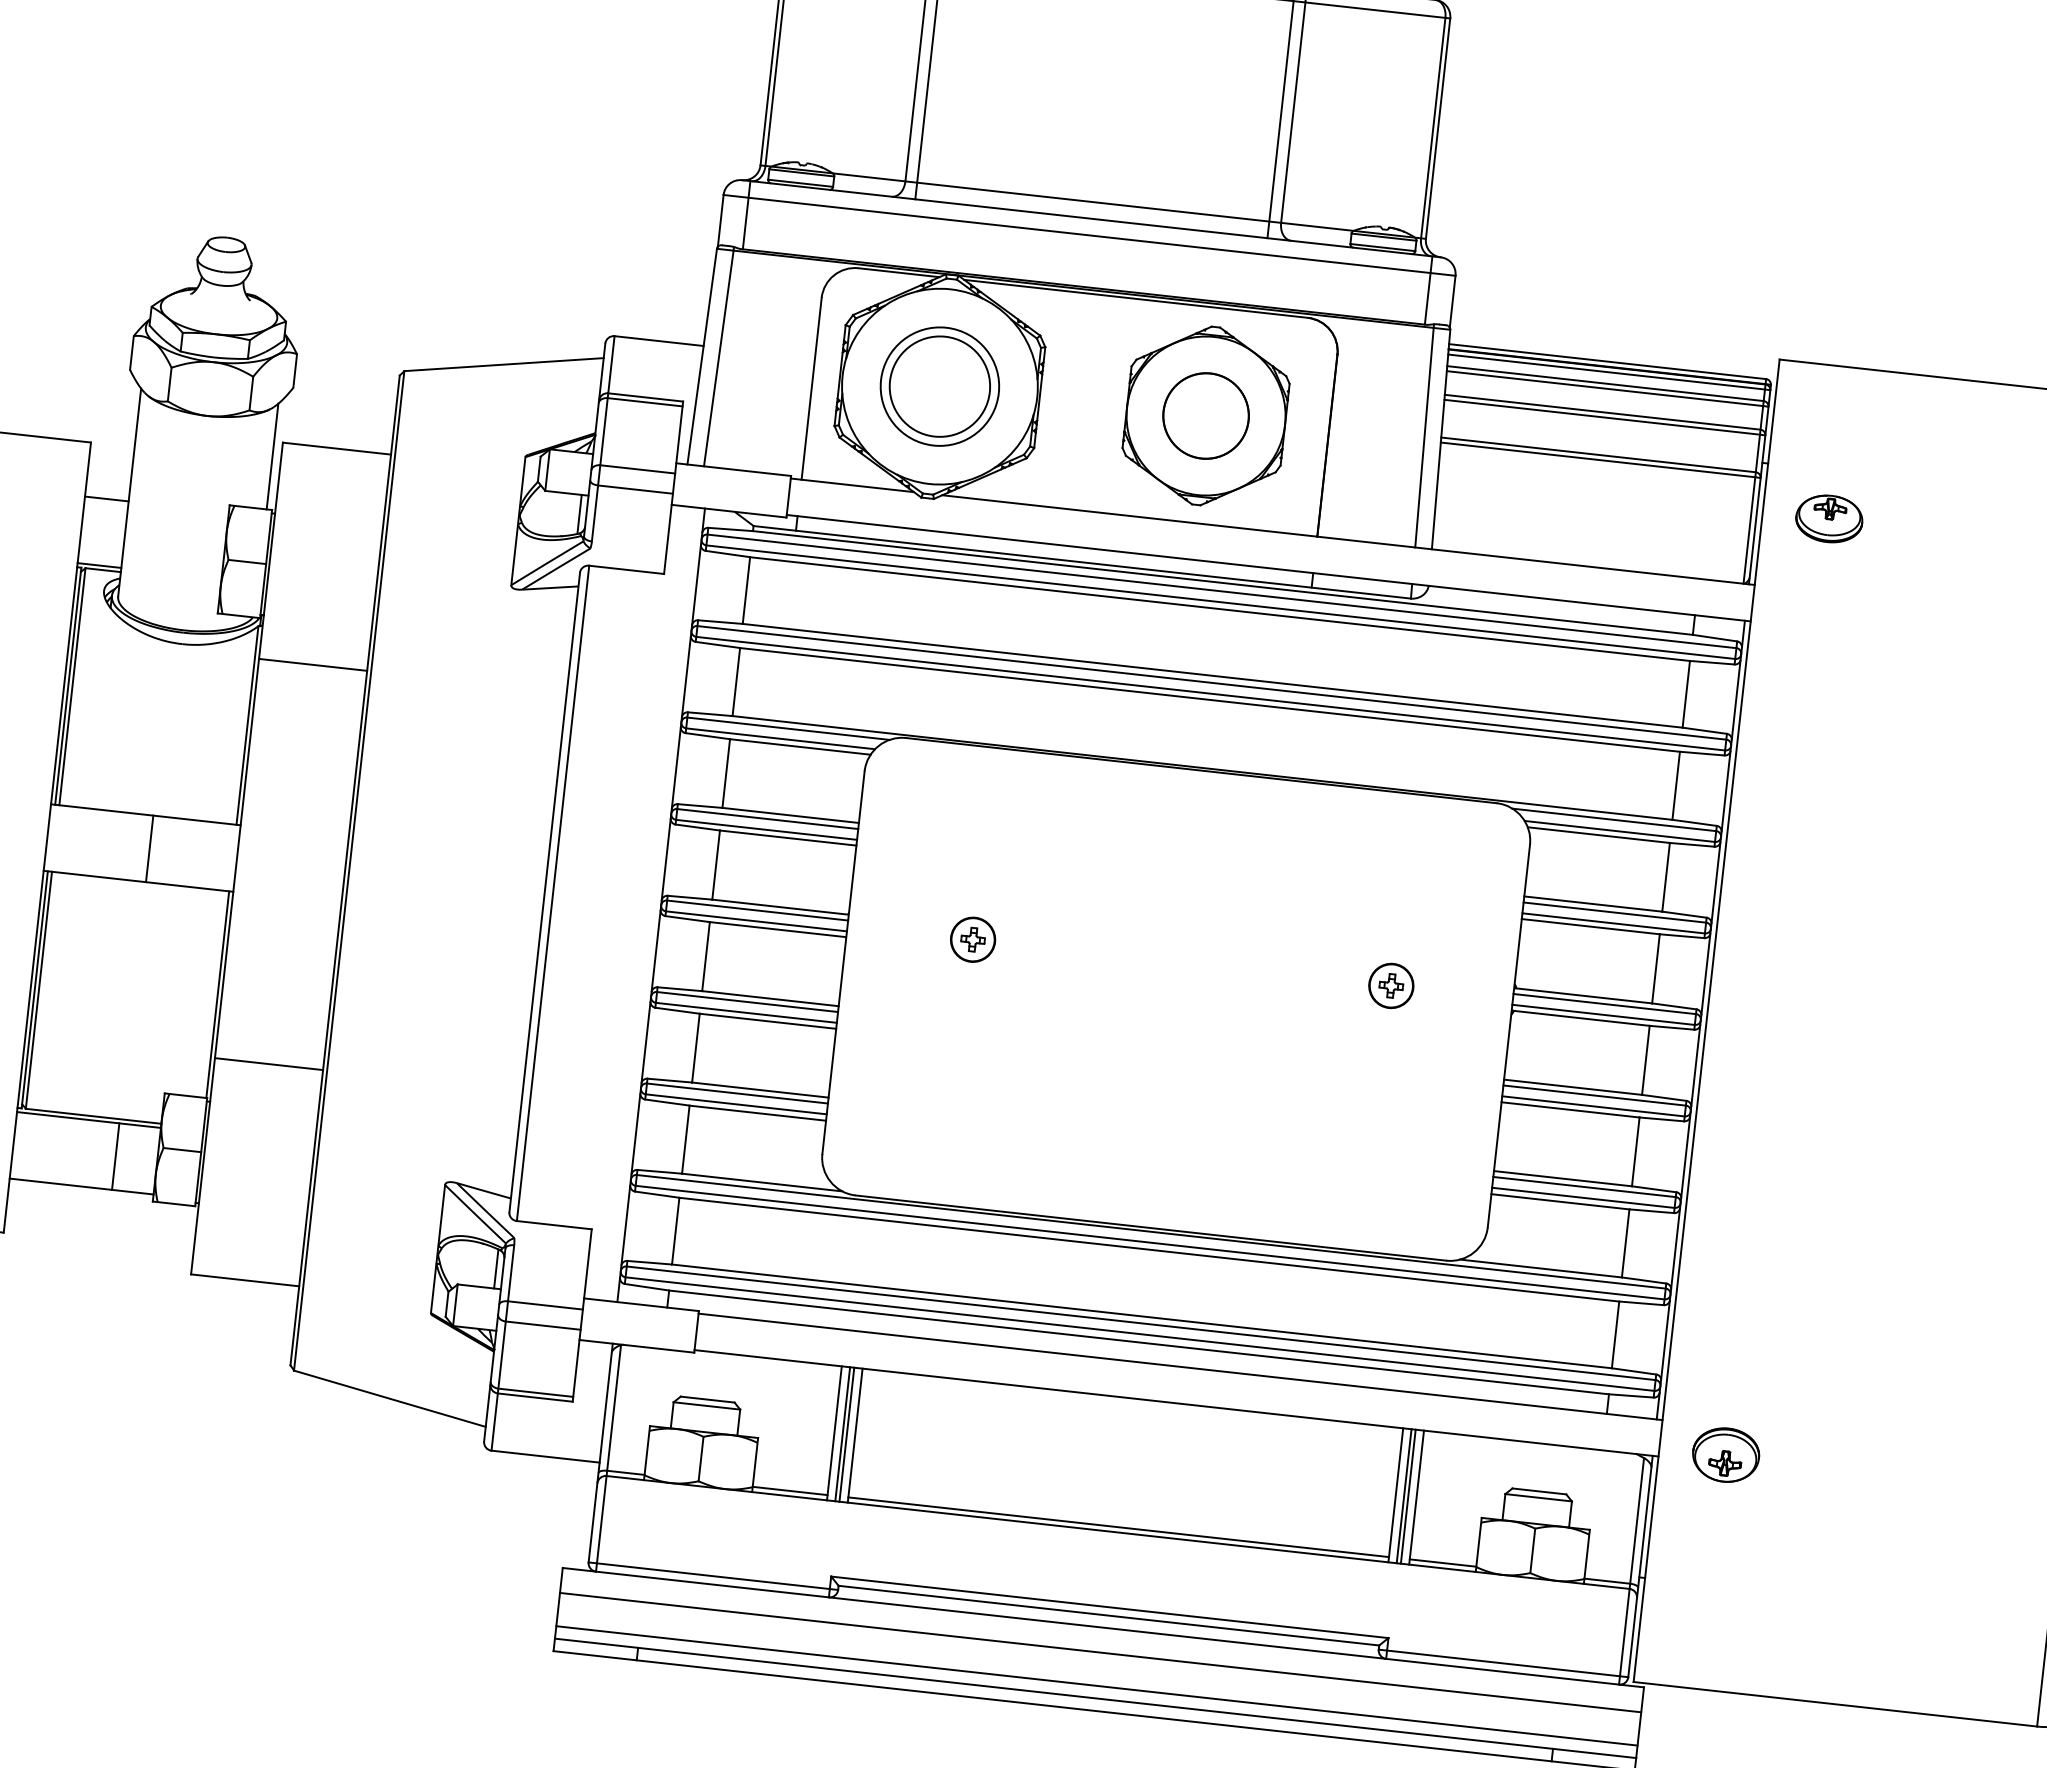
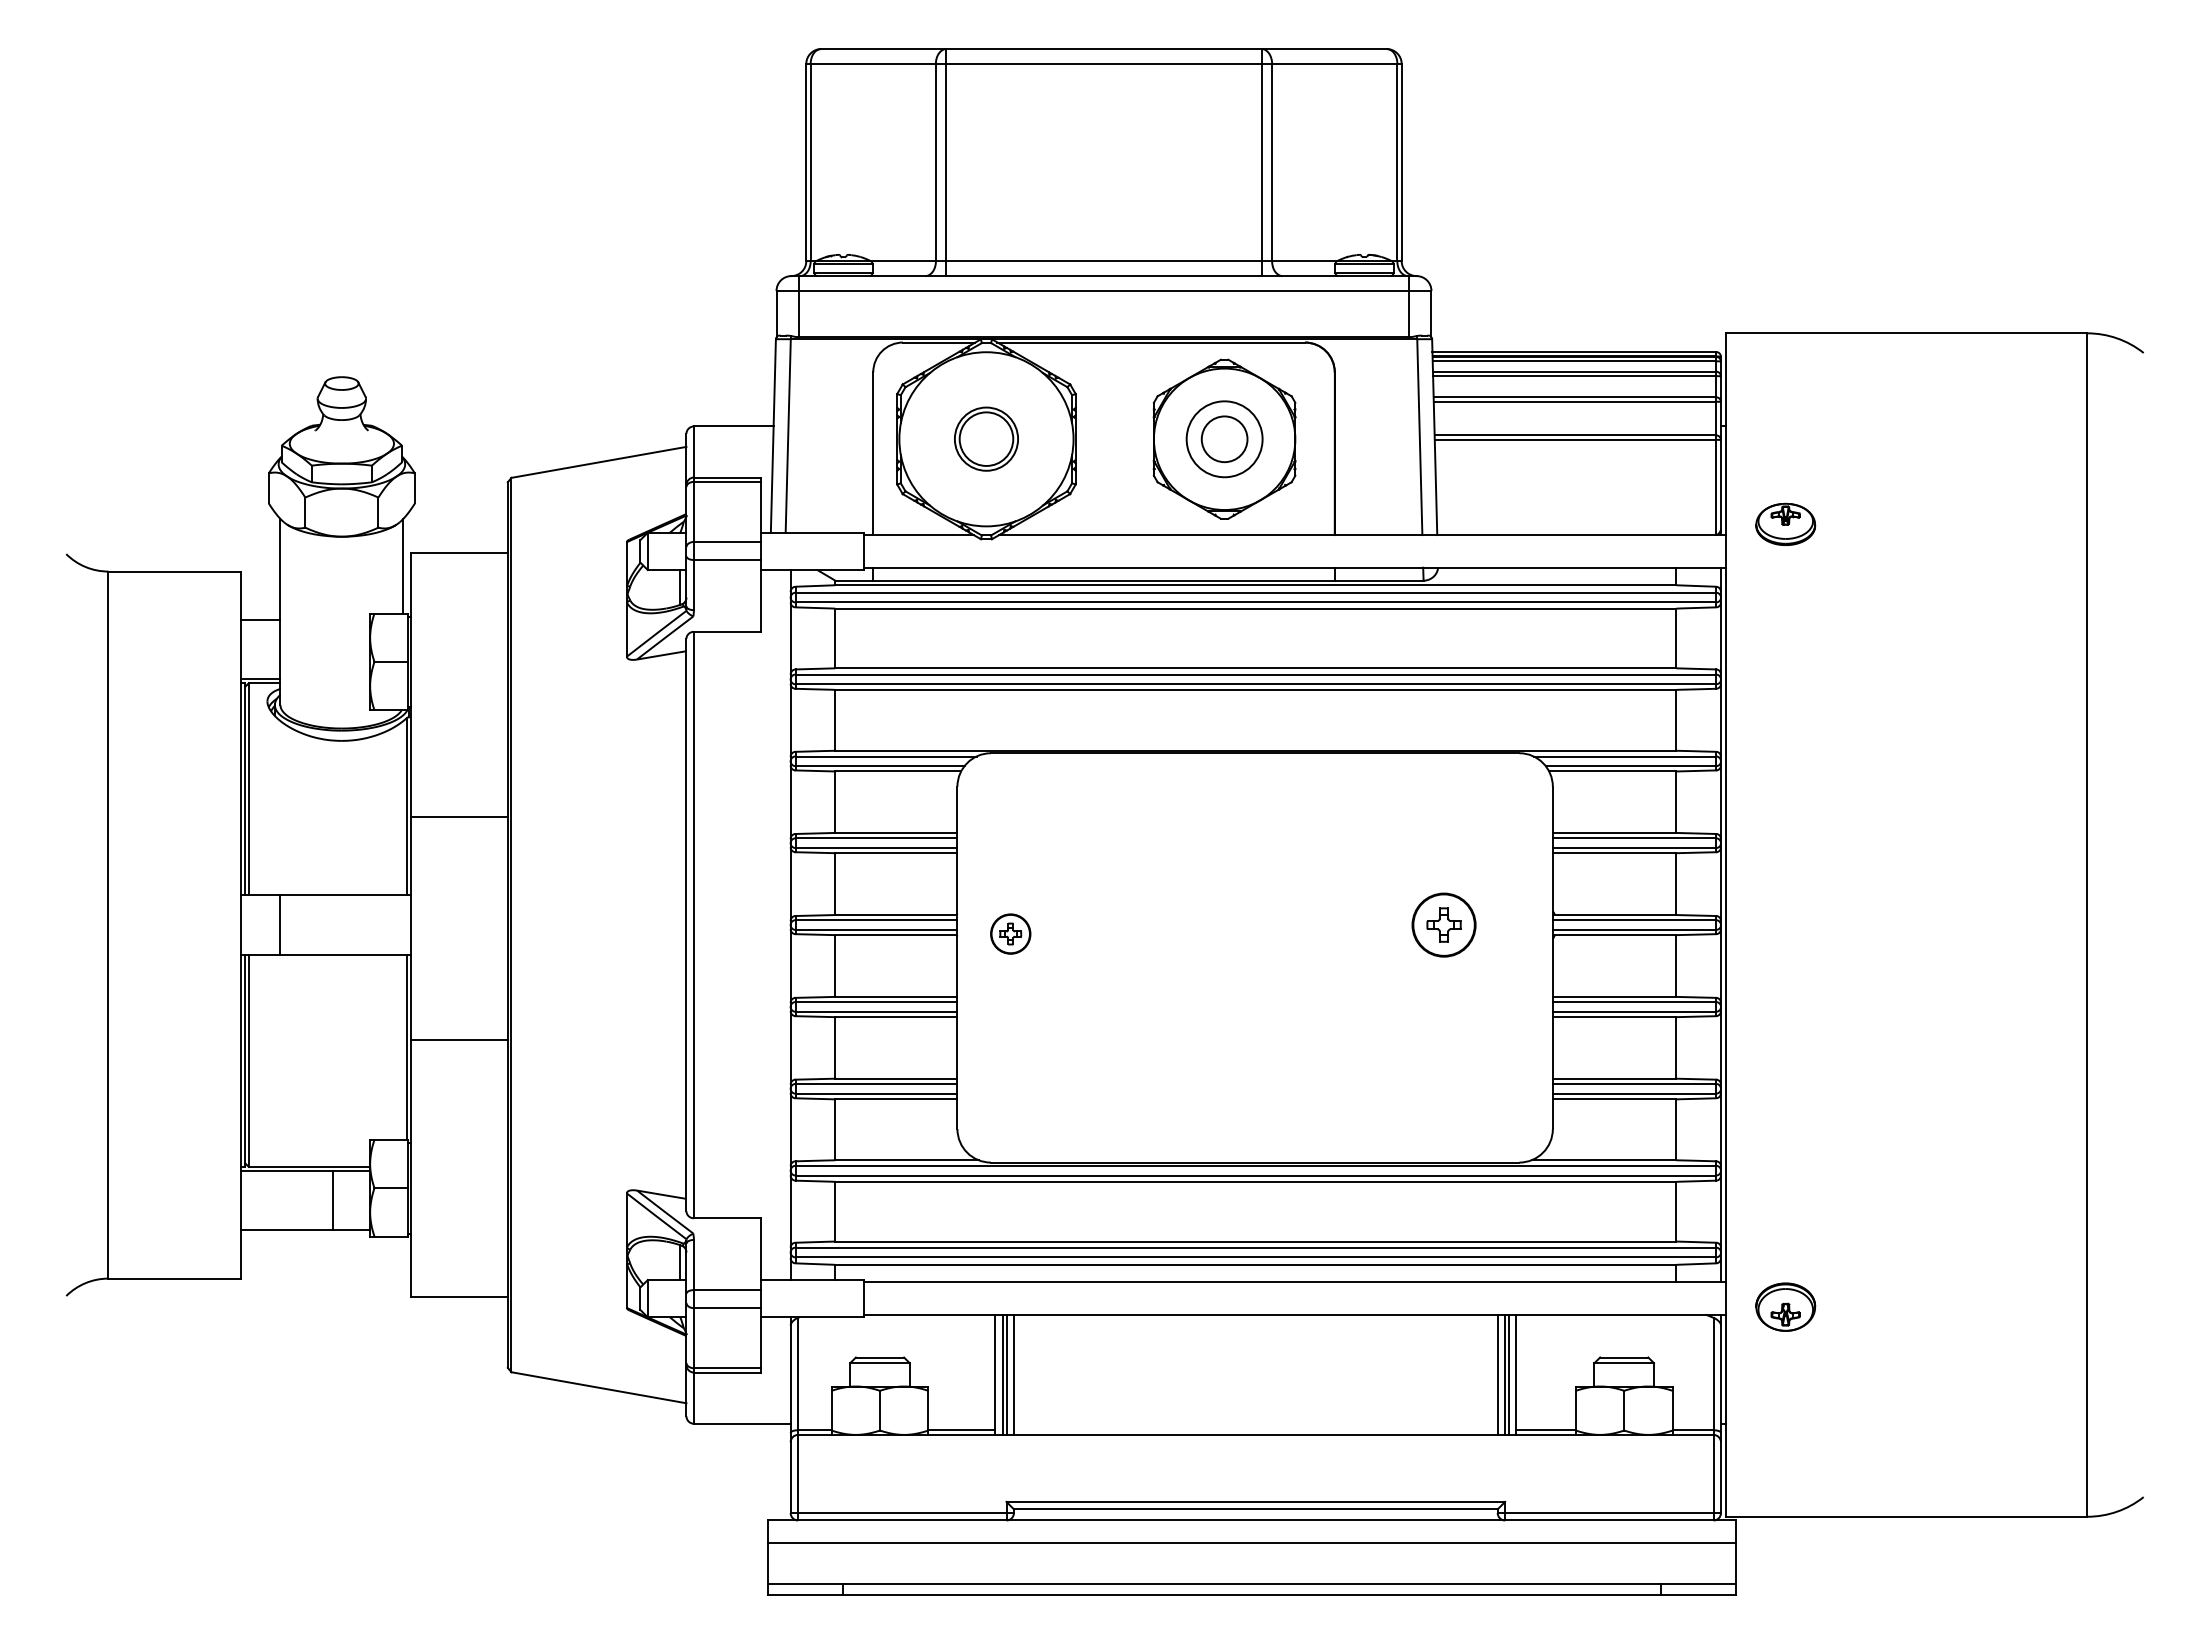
part: (940, 385) -> (986, 438), size x0.6
circle: (1205, 416) -> (1224, 439), size x0.6
part: (1829, 517) -> (1785, 523), moved
line: (313, 664) -> (459, 817), moved
line: (149, 848) -> (279, 924), moved
part: (972, 939) -> (1010, 933), moved
part: (1390, 985) -> (1443, 924), size x1.6
line: (269, 1063) -> (459, 1039), moved
line: (1118, 1527) -> (1255, 1430), removed
line: (1096, 1685) -> (1251, 1572), removed

